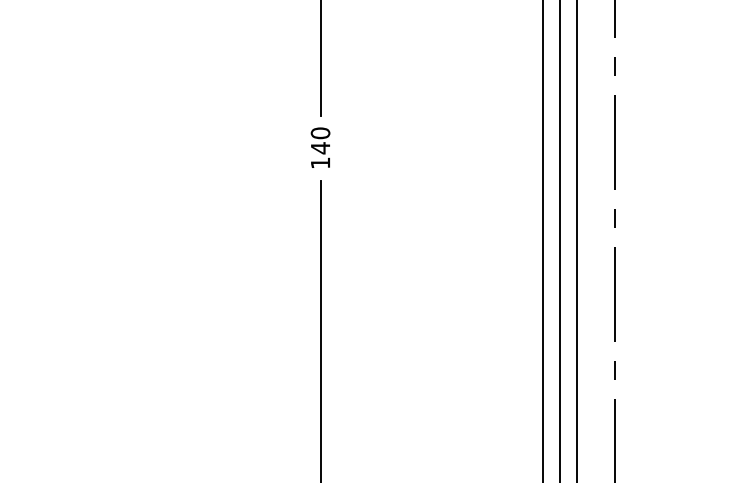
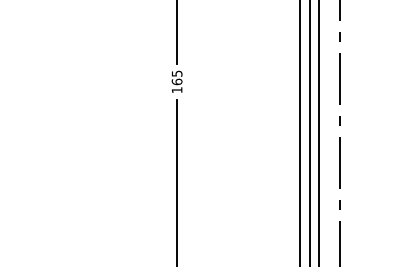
text: (319, 140) -> (176, 77), 140 -> 165

